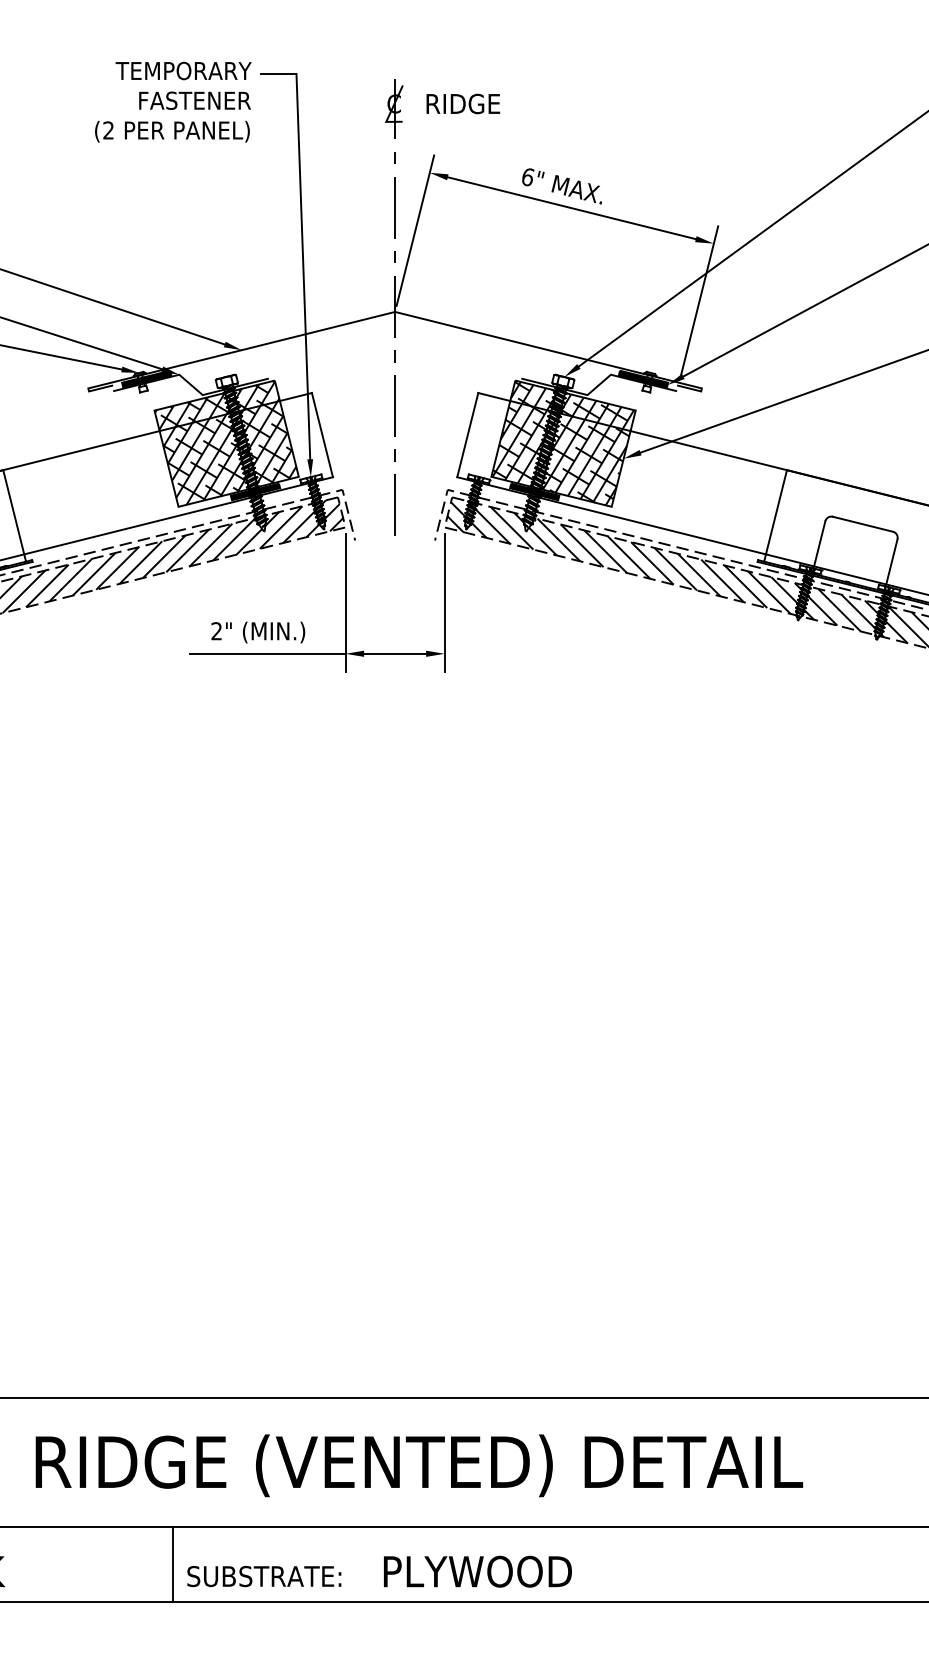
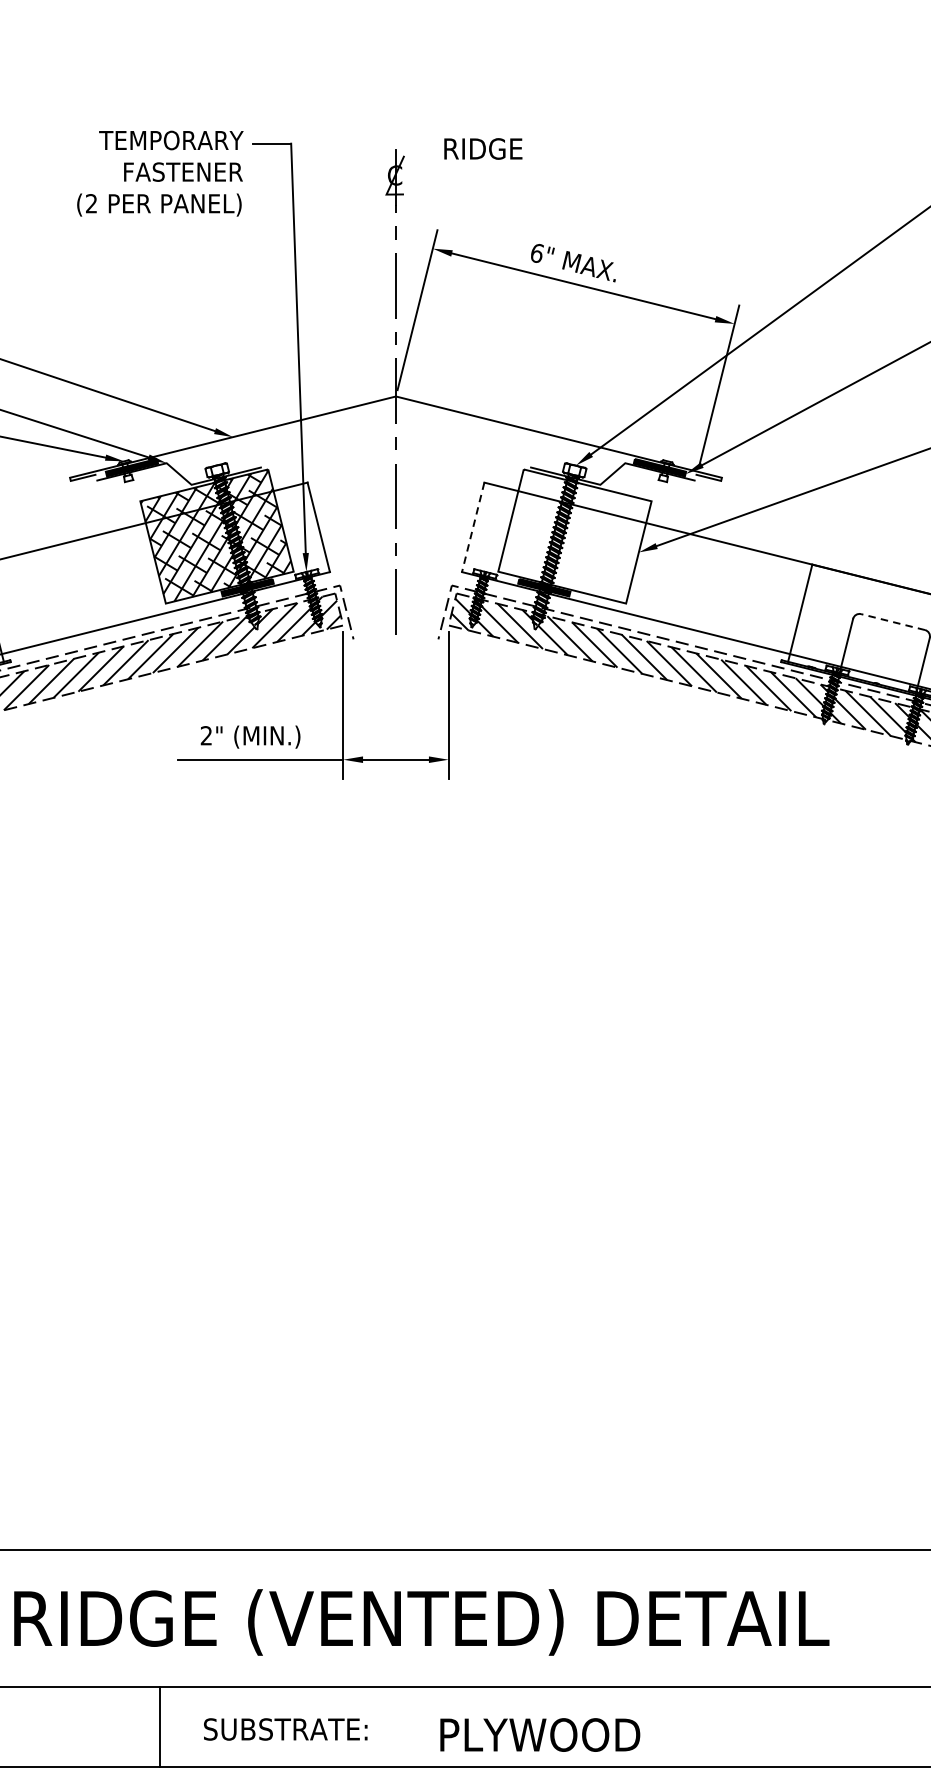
text: (463, 103) -> (483, 148), moved
line: (467, 435) -> (472, 527), solid -> dashed
hatch: (563, 443) -> (574, 536), removed
line: (862, 524) -> (892, 622), solid -> dashed
text: (477, 1571) -> (539, 1734), moved
text: (264, 1576) -> (285, 1729), moved

